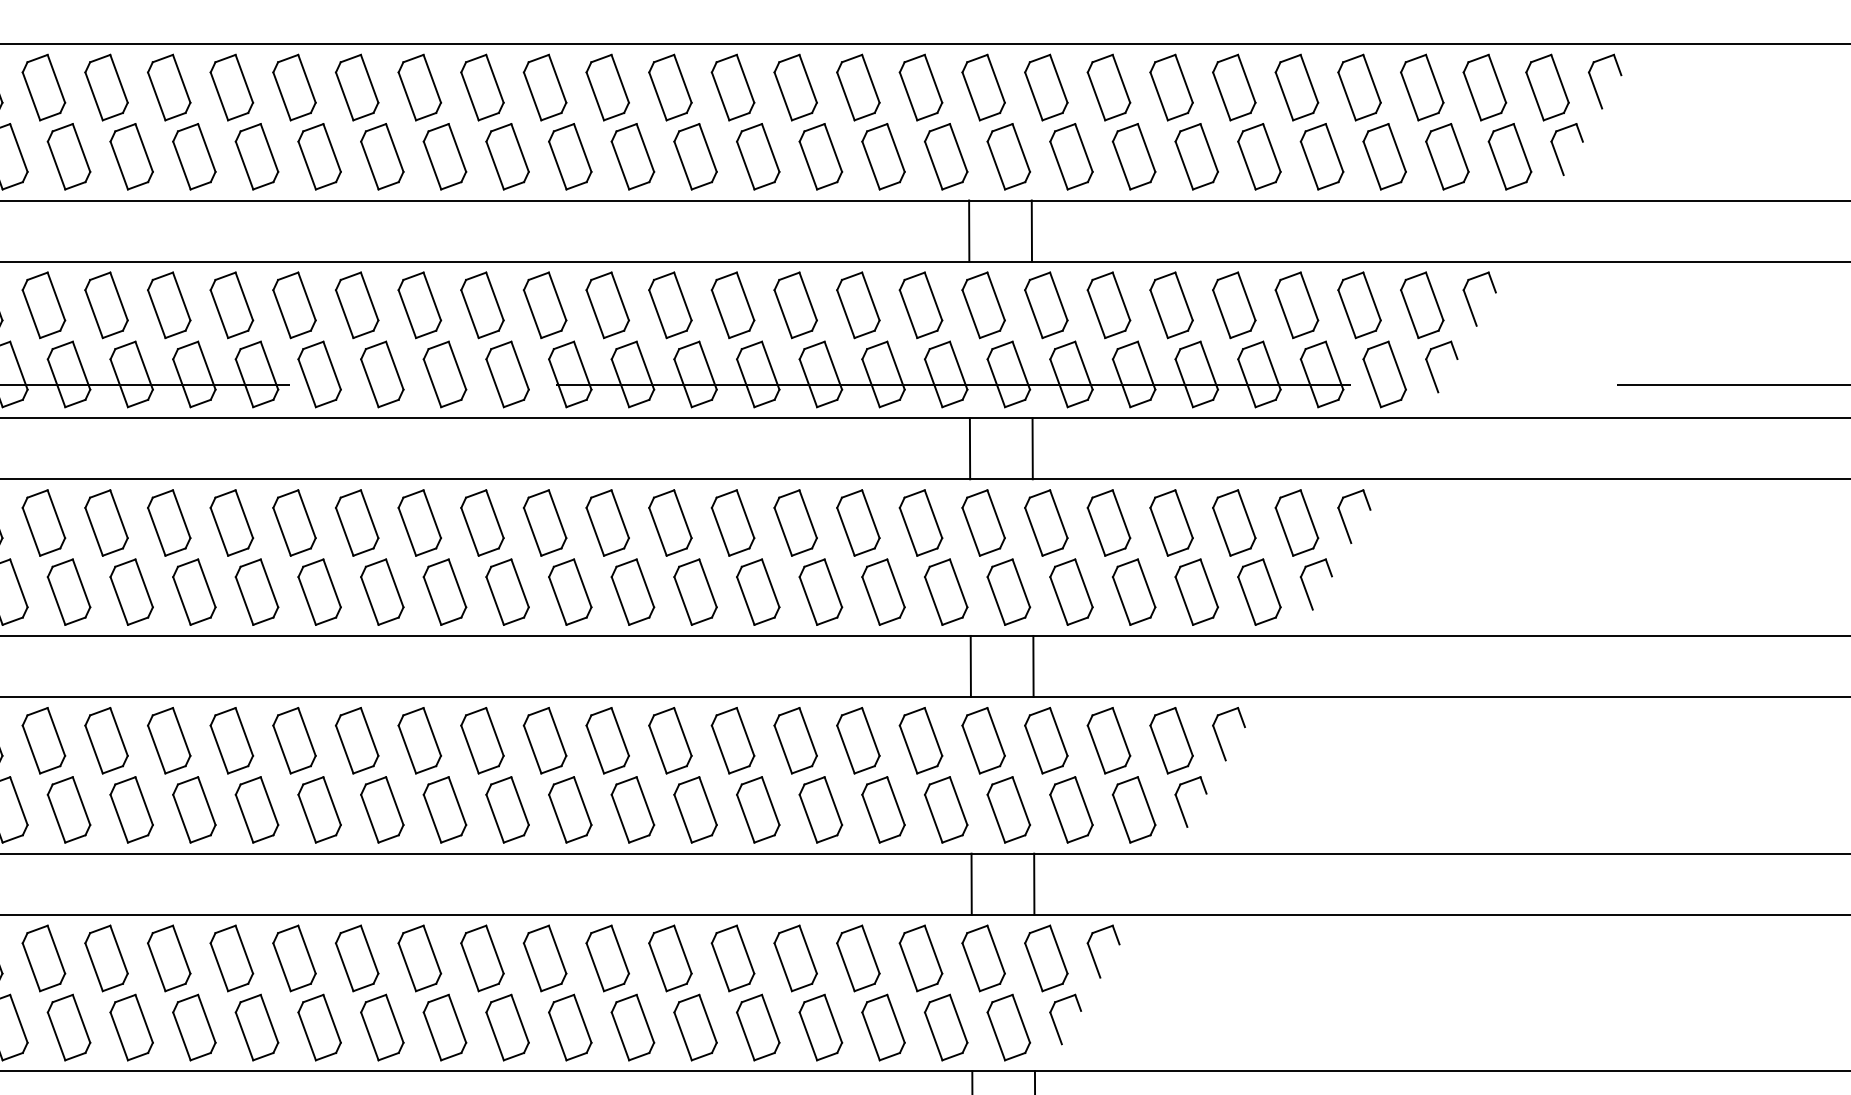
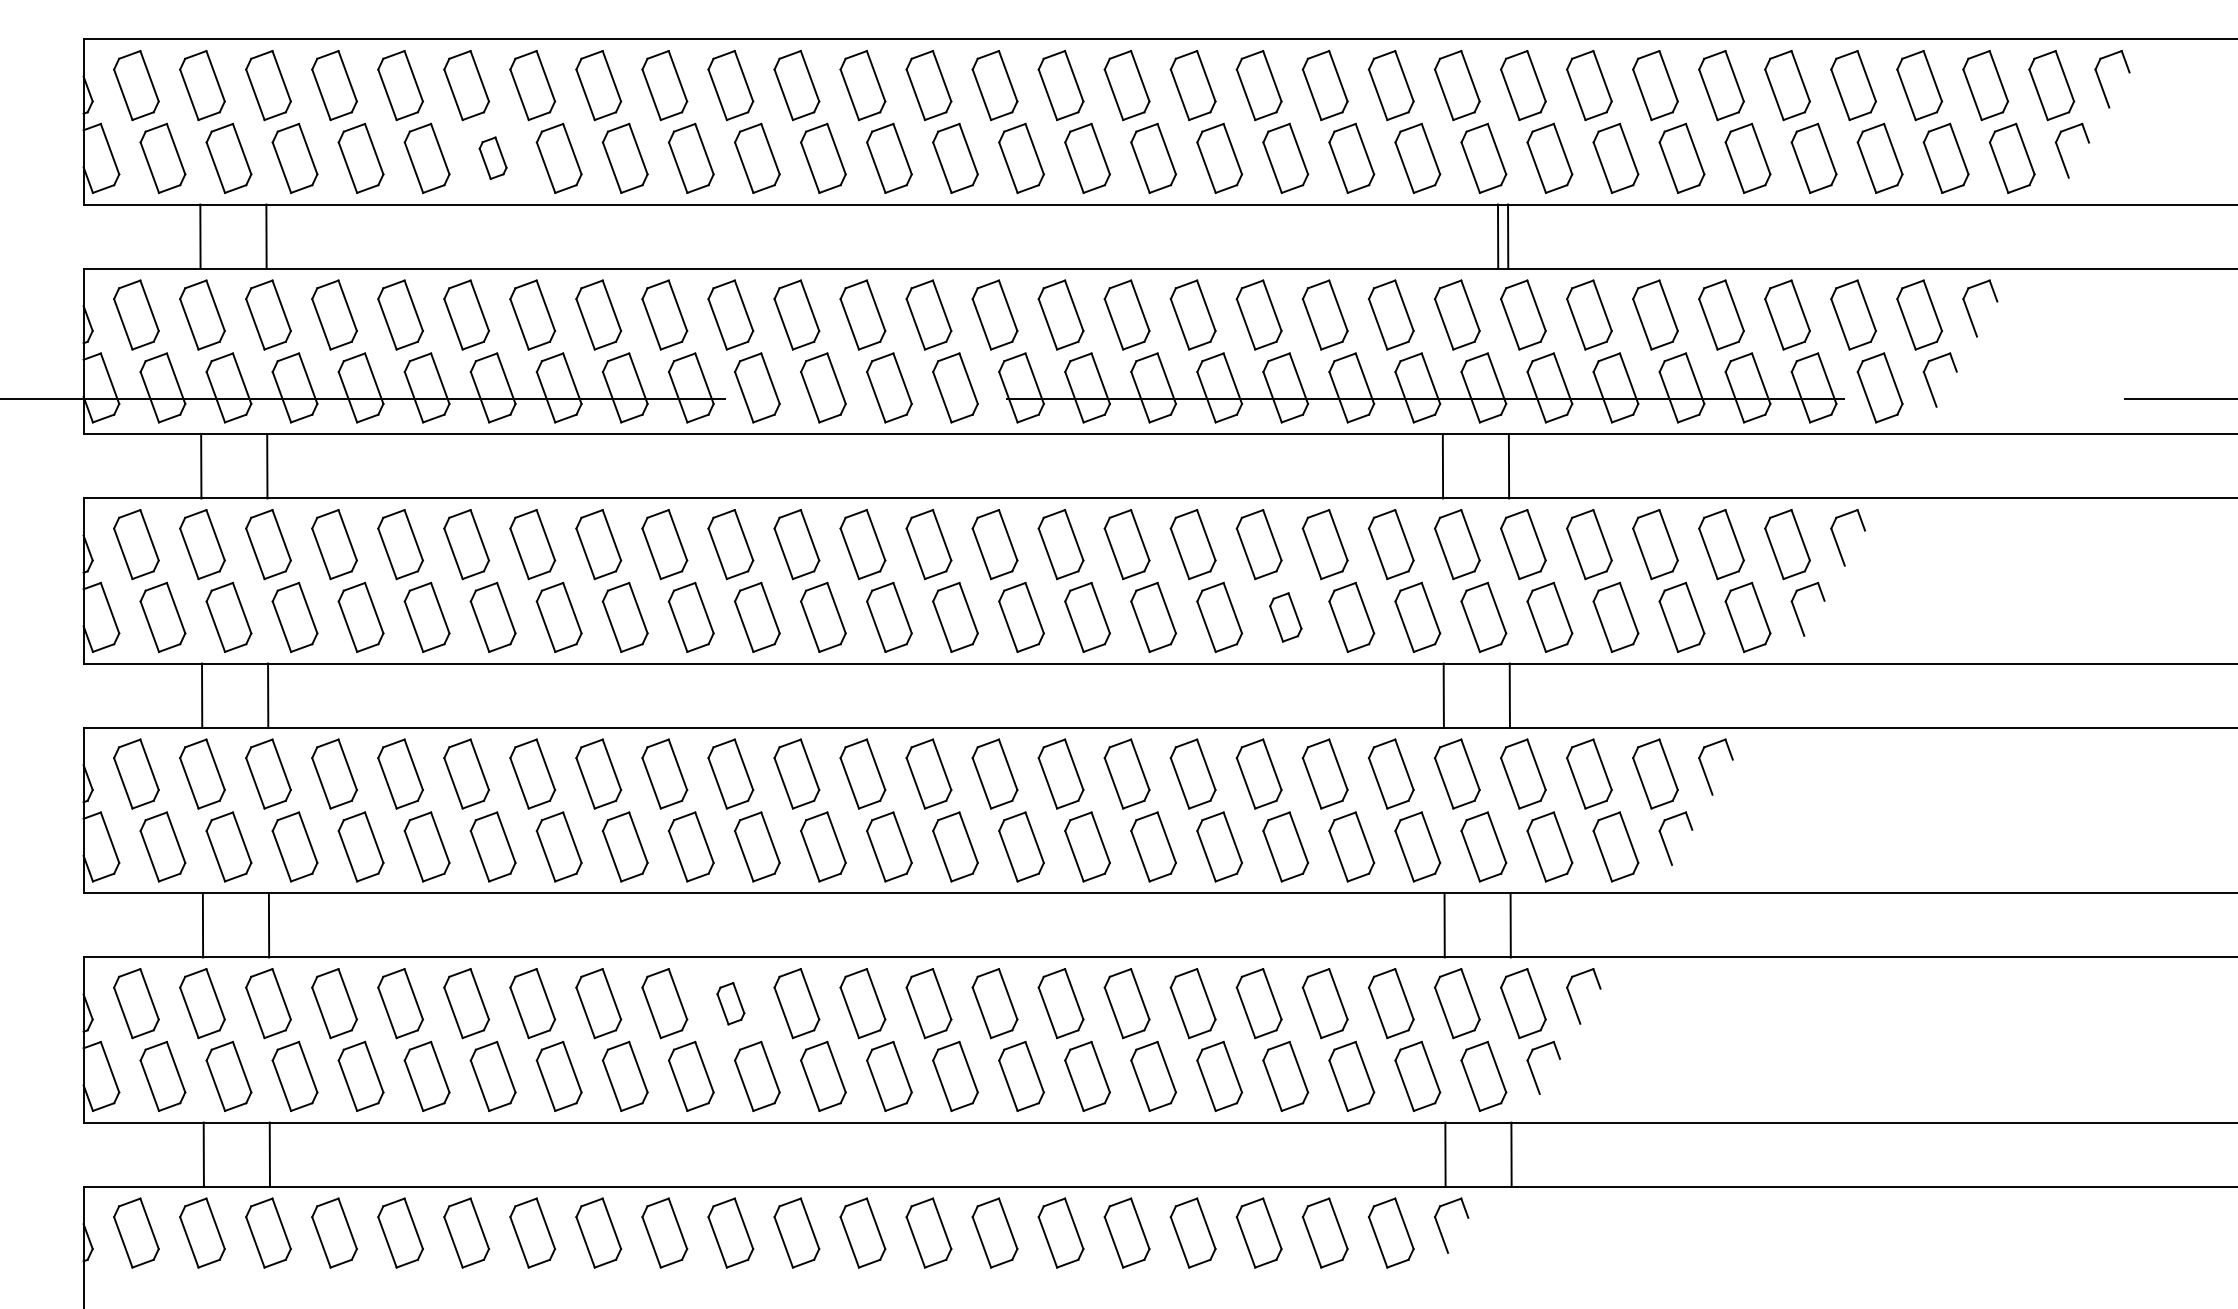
part: (68, 155) -> (492, 157), size x0.6
line: (969, 230) -> (1498, 236), moved
part: (820, 592) -> (1285, 617), size x0.7
part: (294, 958) -> (730, 1003), size x0.6

